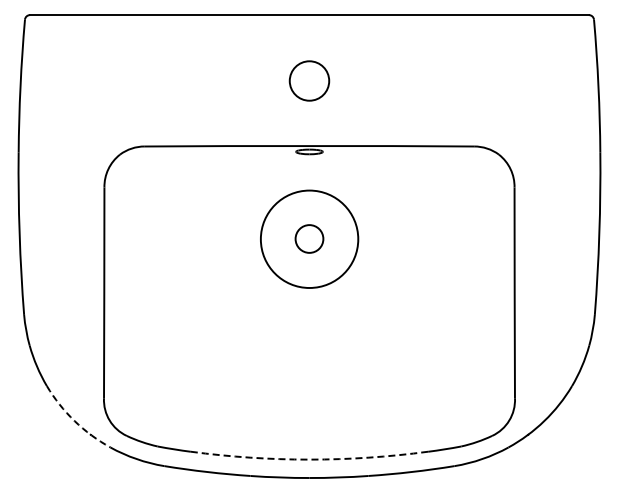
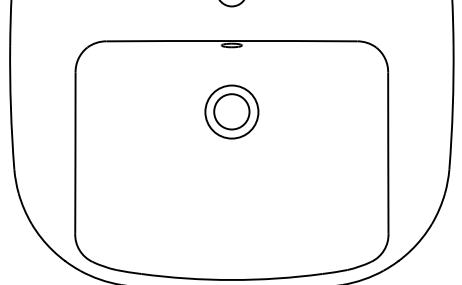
circle: (309, 238) -> (231, 111), size x1.67
circle: (309, 239) -> (231, 112), size x0.71
arc: (74, 421) -> (52, 250), dashed -> solid
arc: (309, 459) -> (231, 279), dashed -> solid

